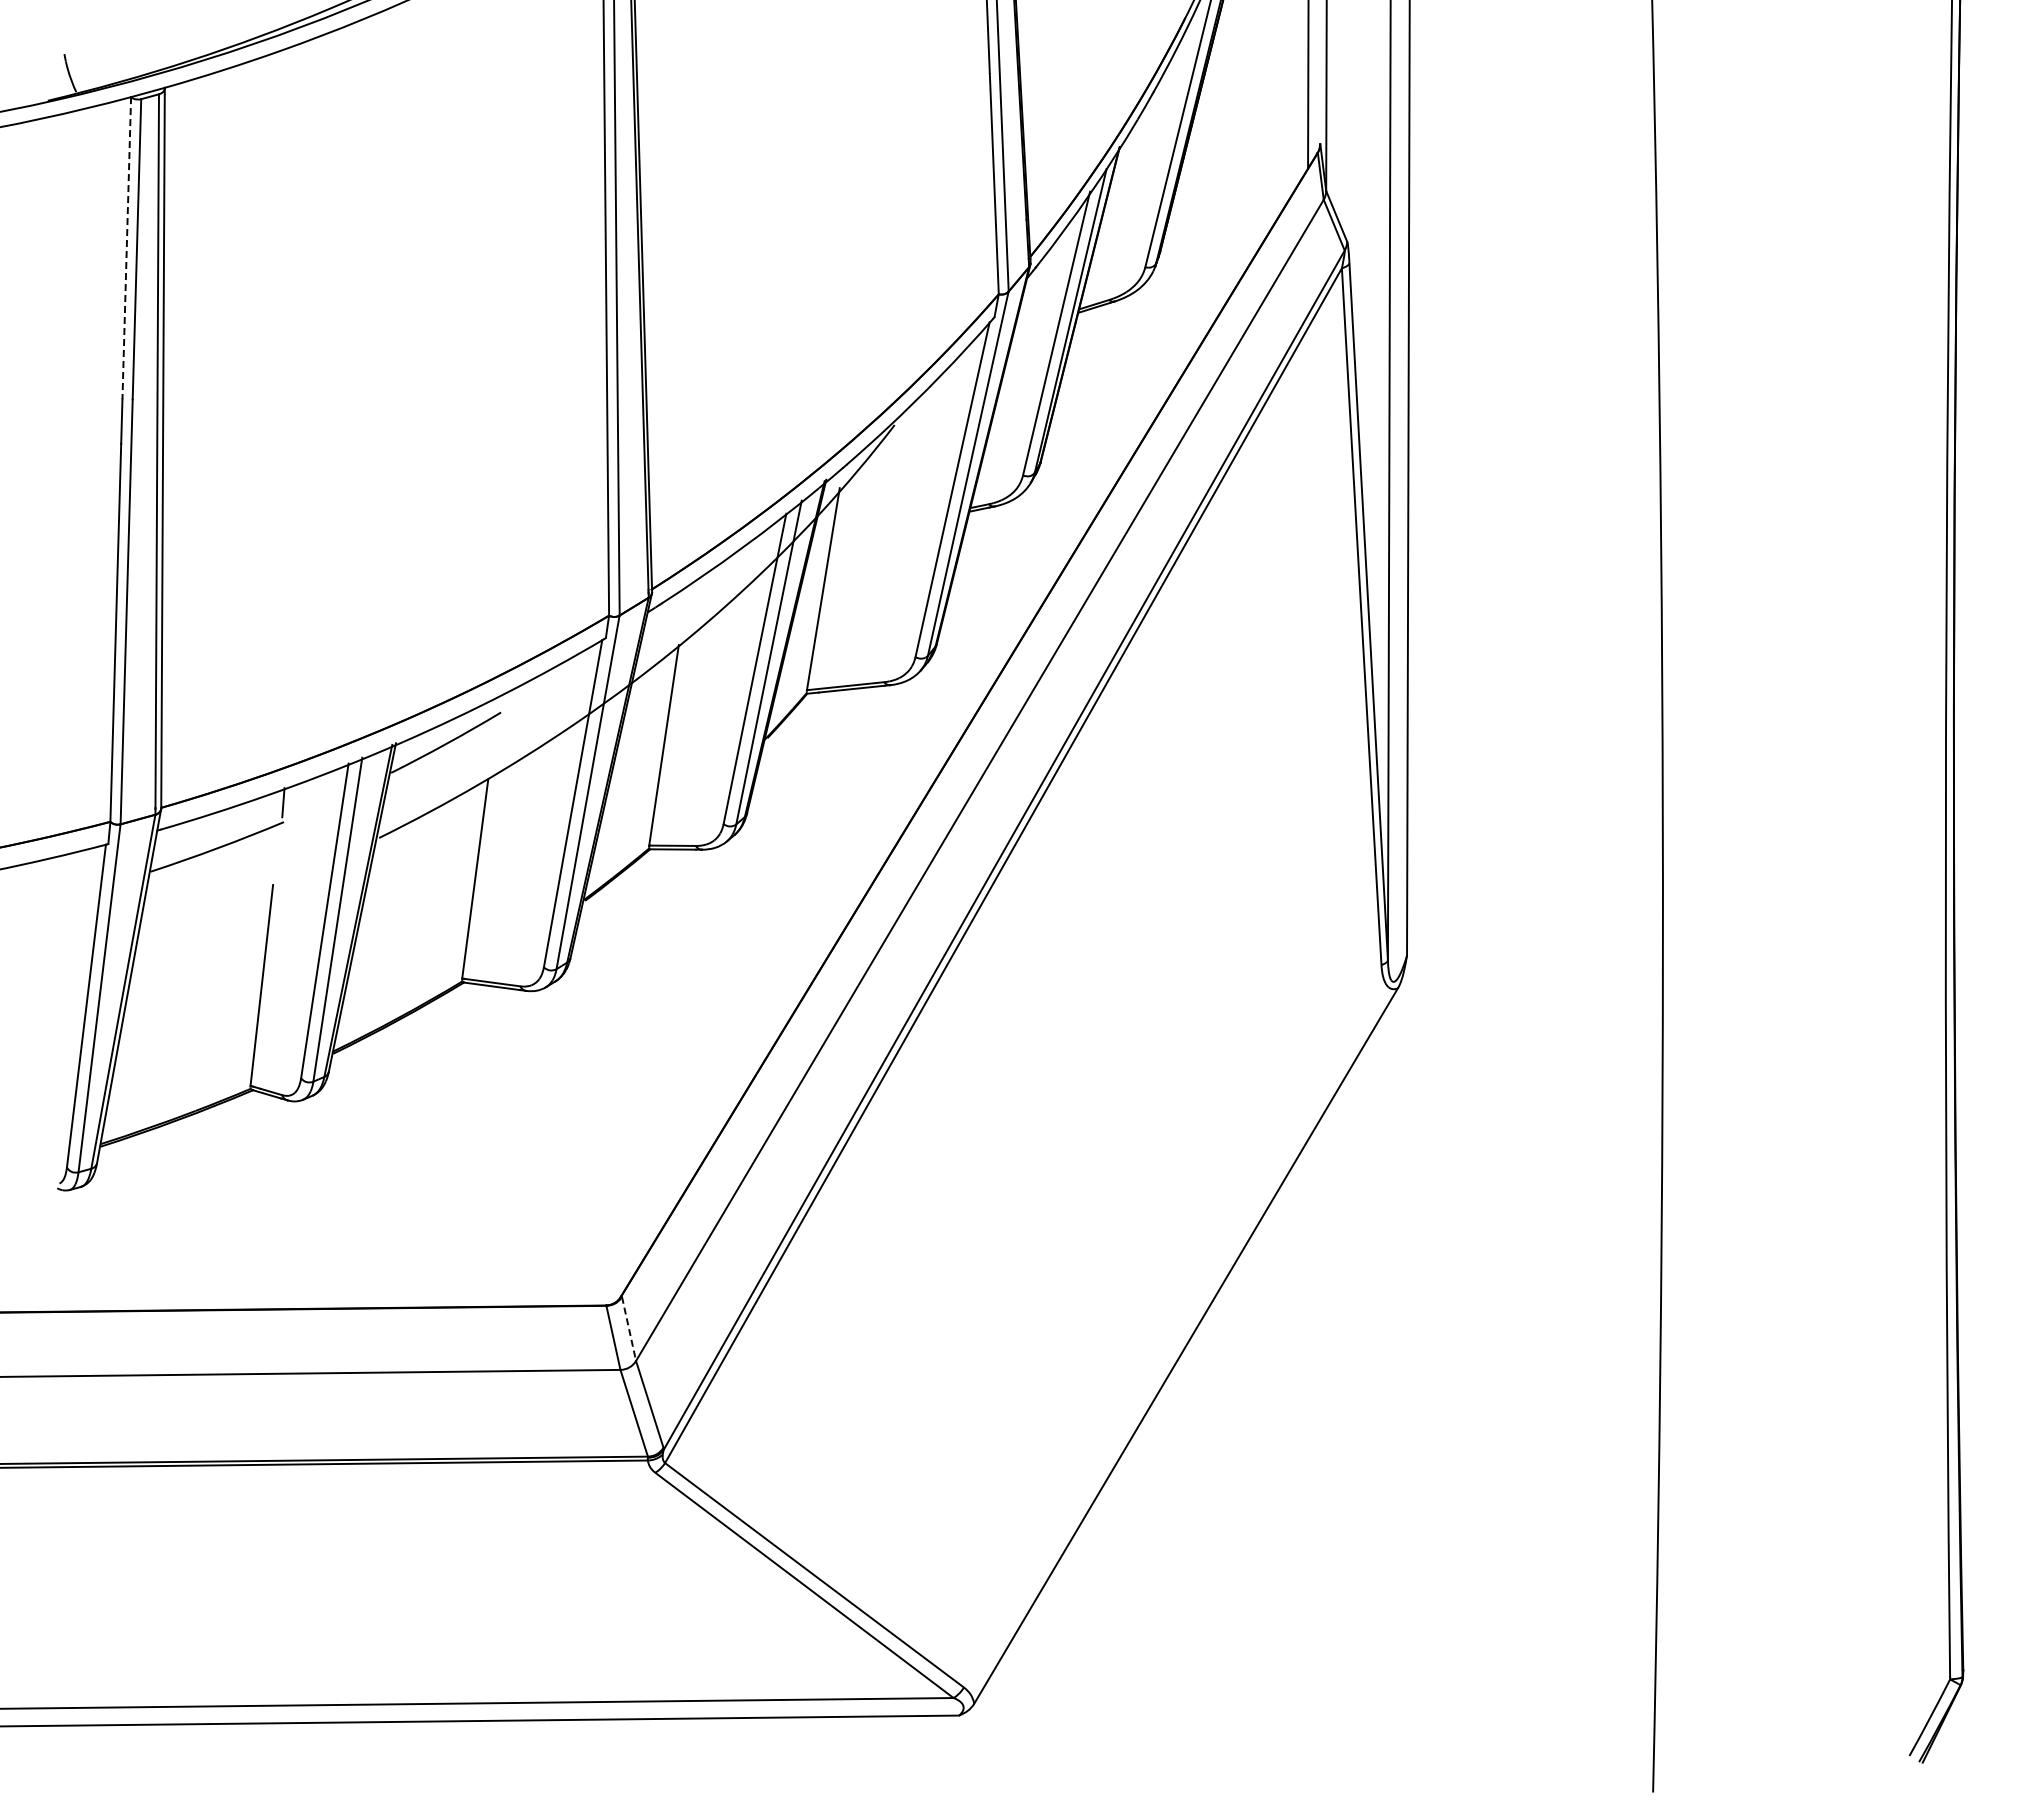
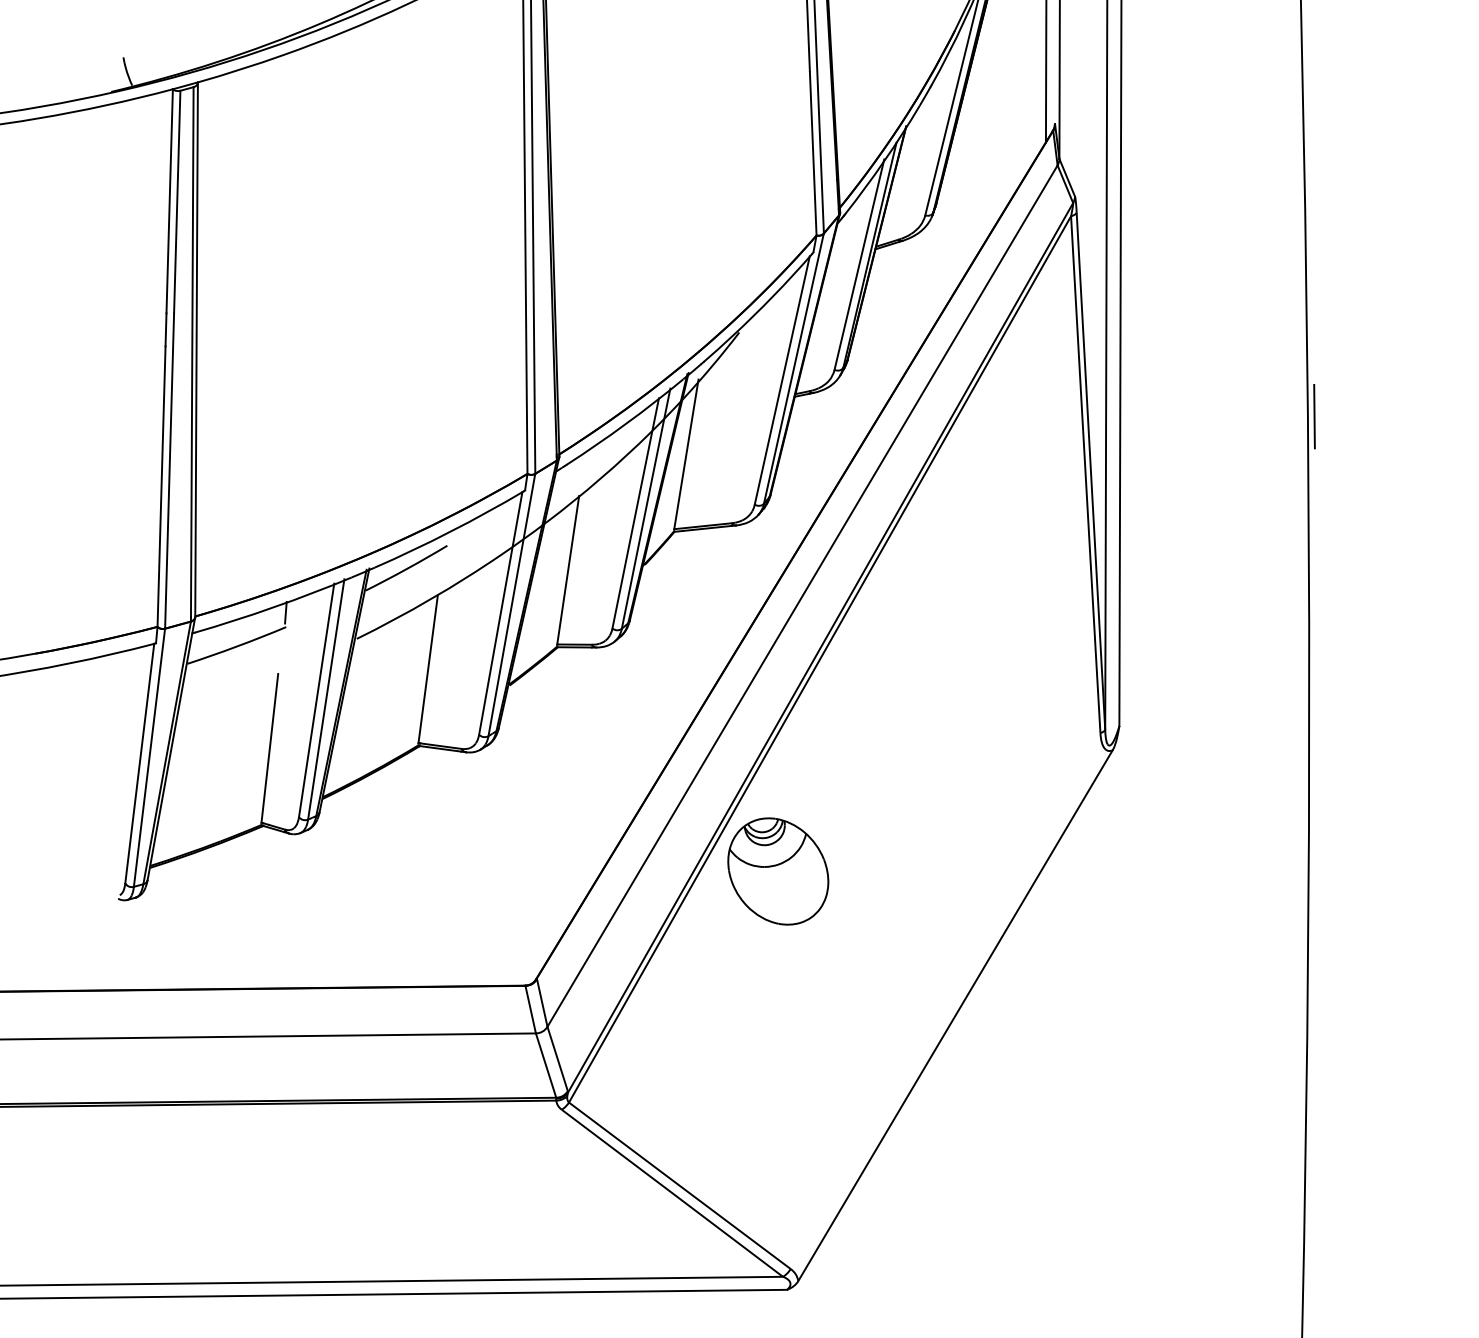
line: (126, 248) -> (169, 201), dashed -> solid
line: (1669, 538) -> (1314, 416), added
part: (946, 1151) -> (777, 871), added
line: (629, 1328) -> (542, 1002), dashed -> solid

